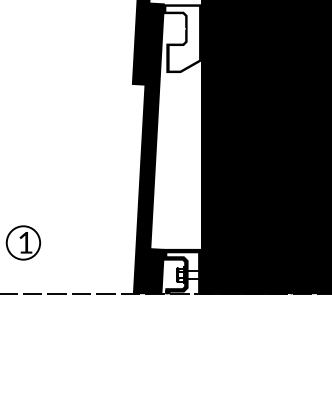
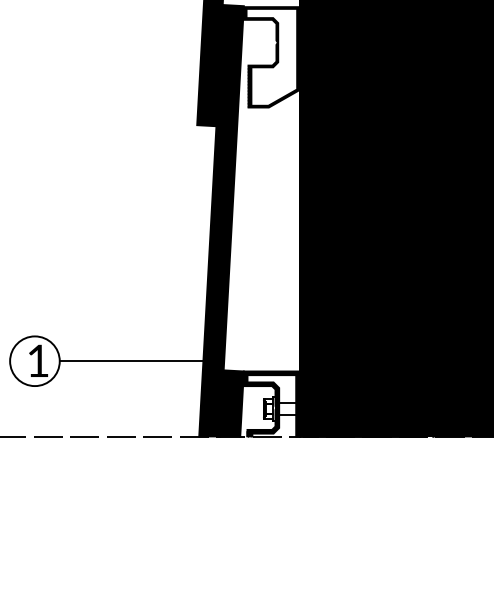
line: (91, 242) -> (136, 360), added

